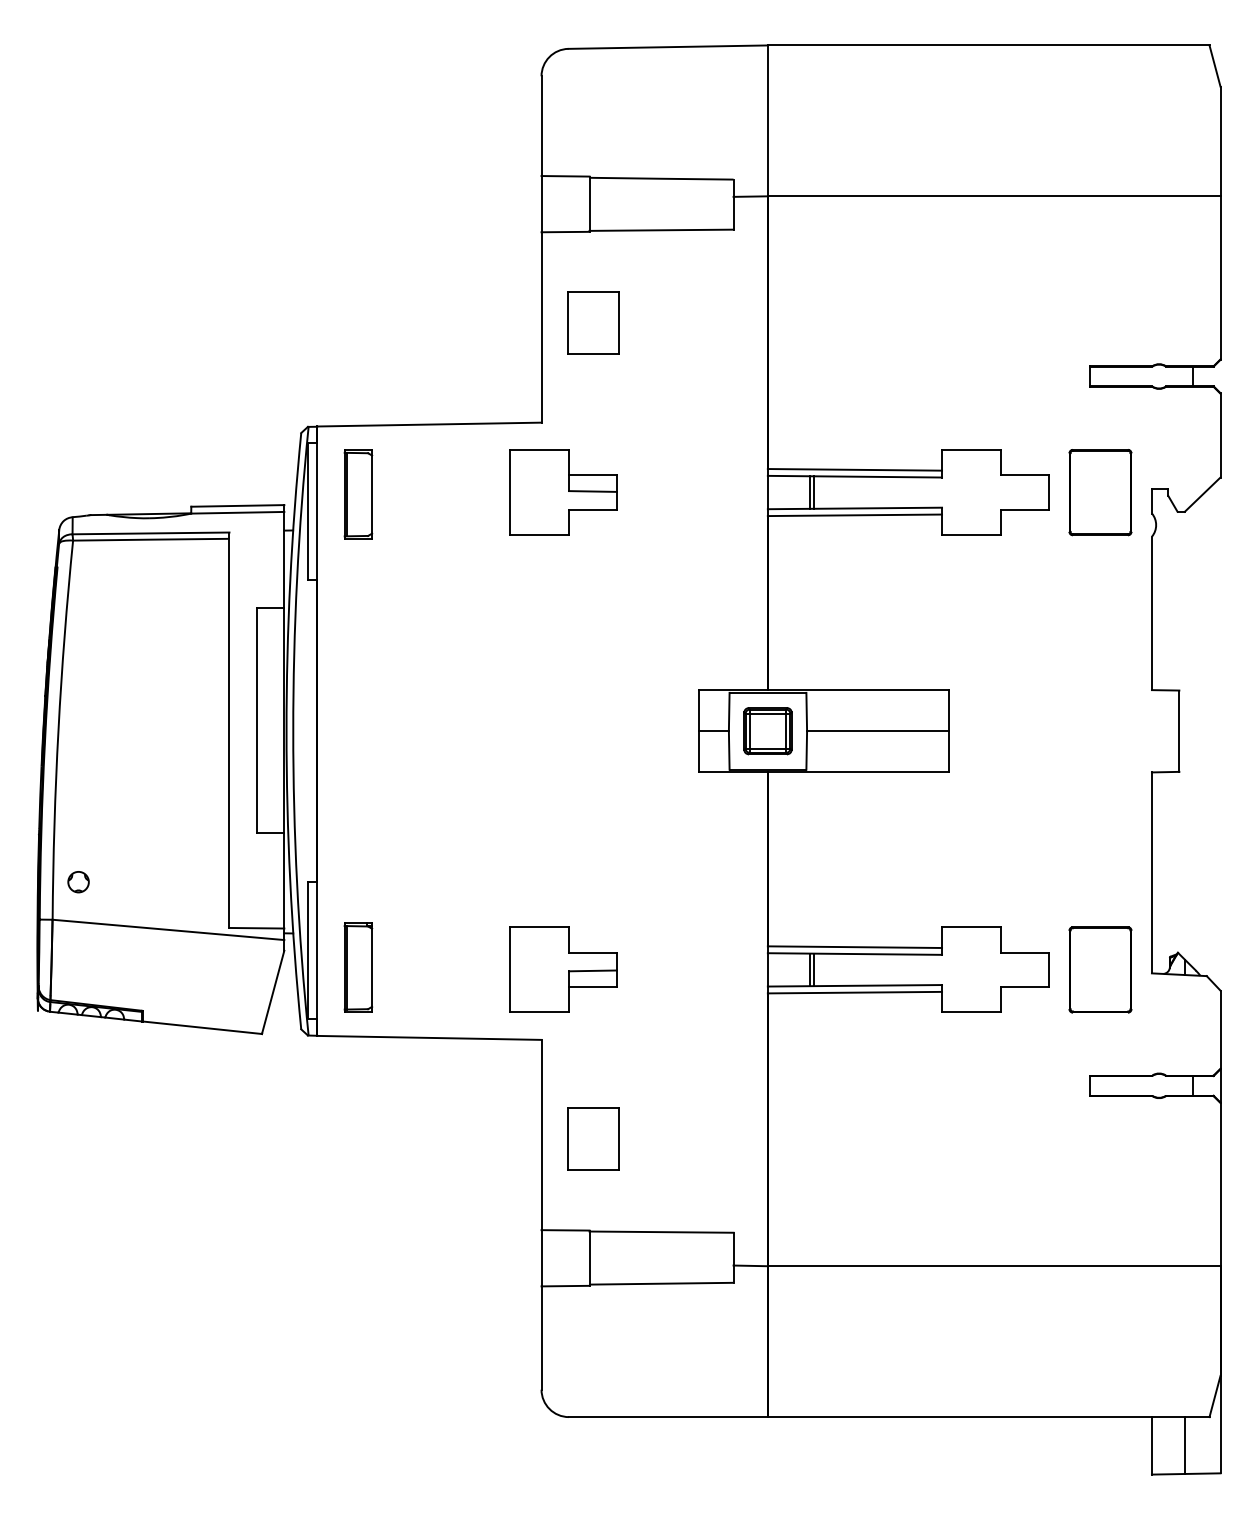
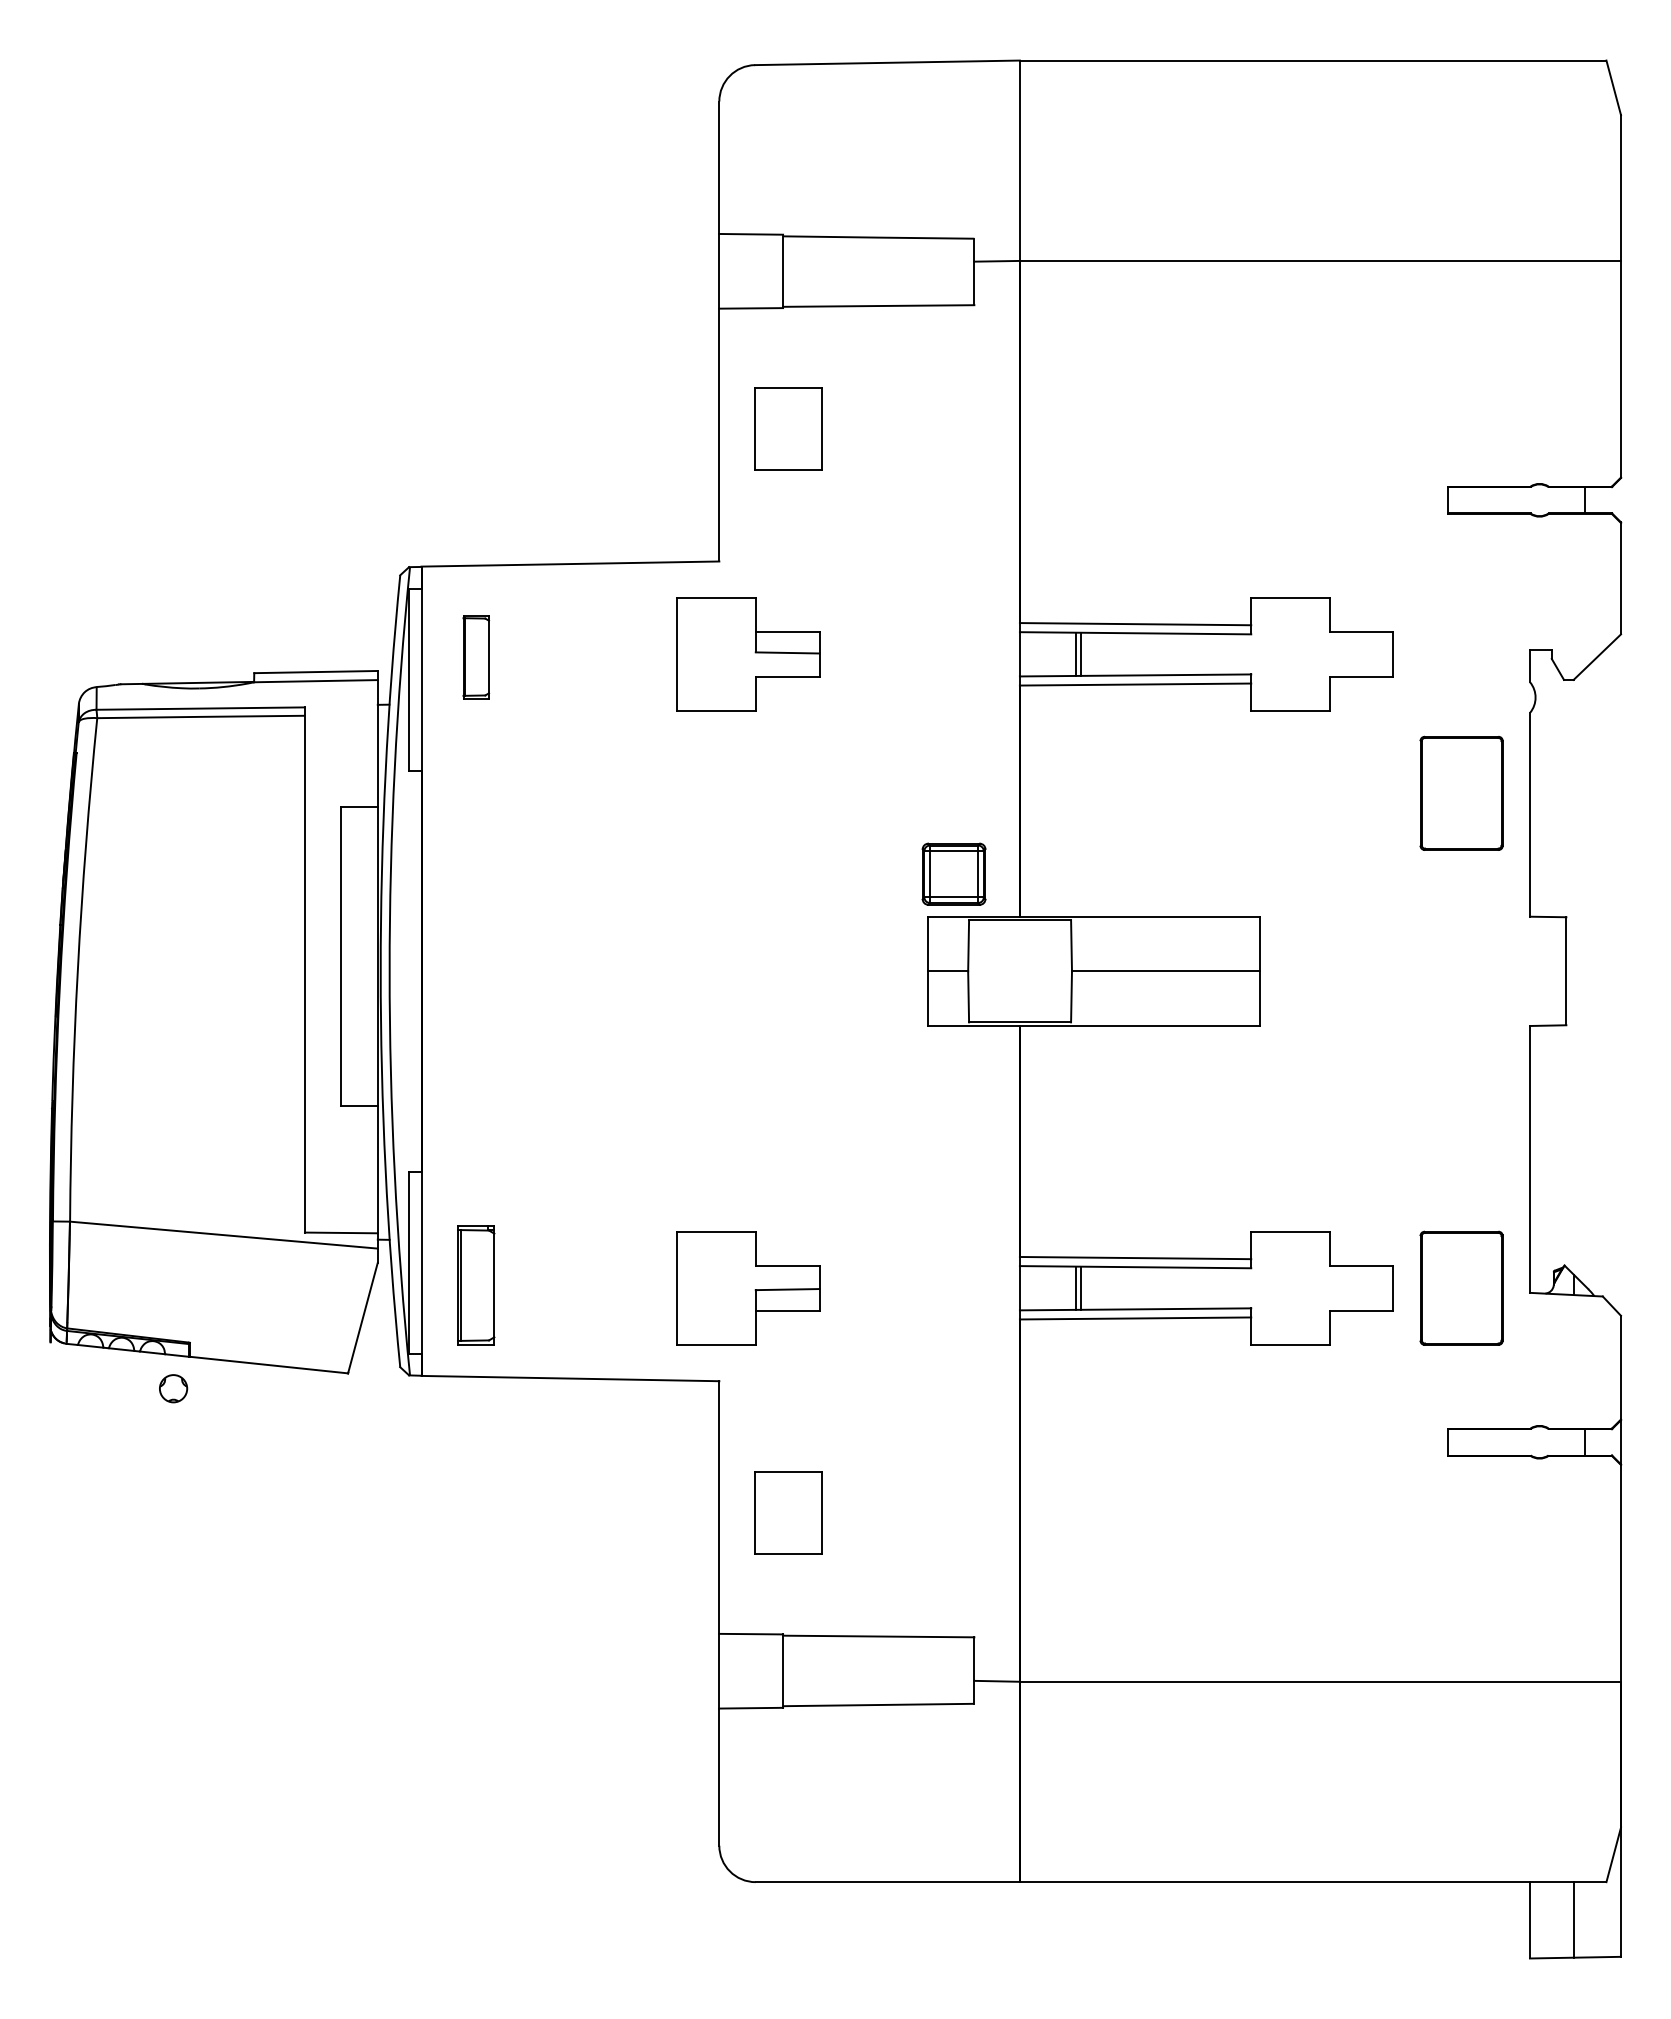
part: (1100, 491) -> (1461, 792), moved
part: (358, 494) -> (476, 656), size x0.7
part: (767, 730) -> (953, 873), moved
part: (78, 881) -> (173, 1388), moved

